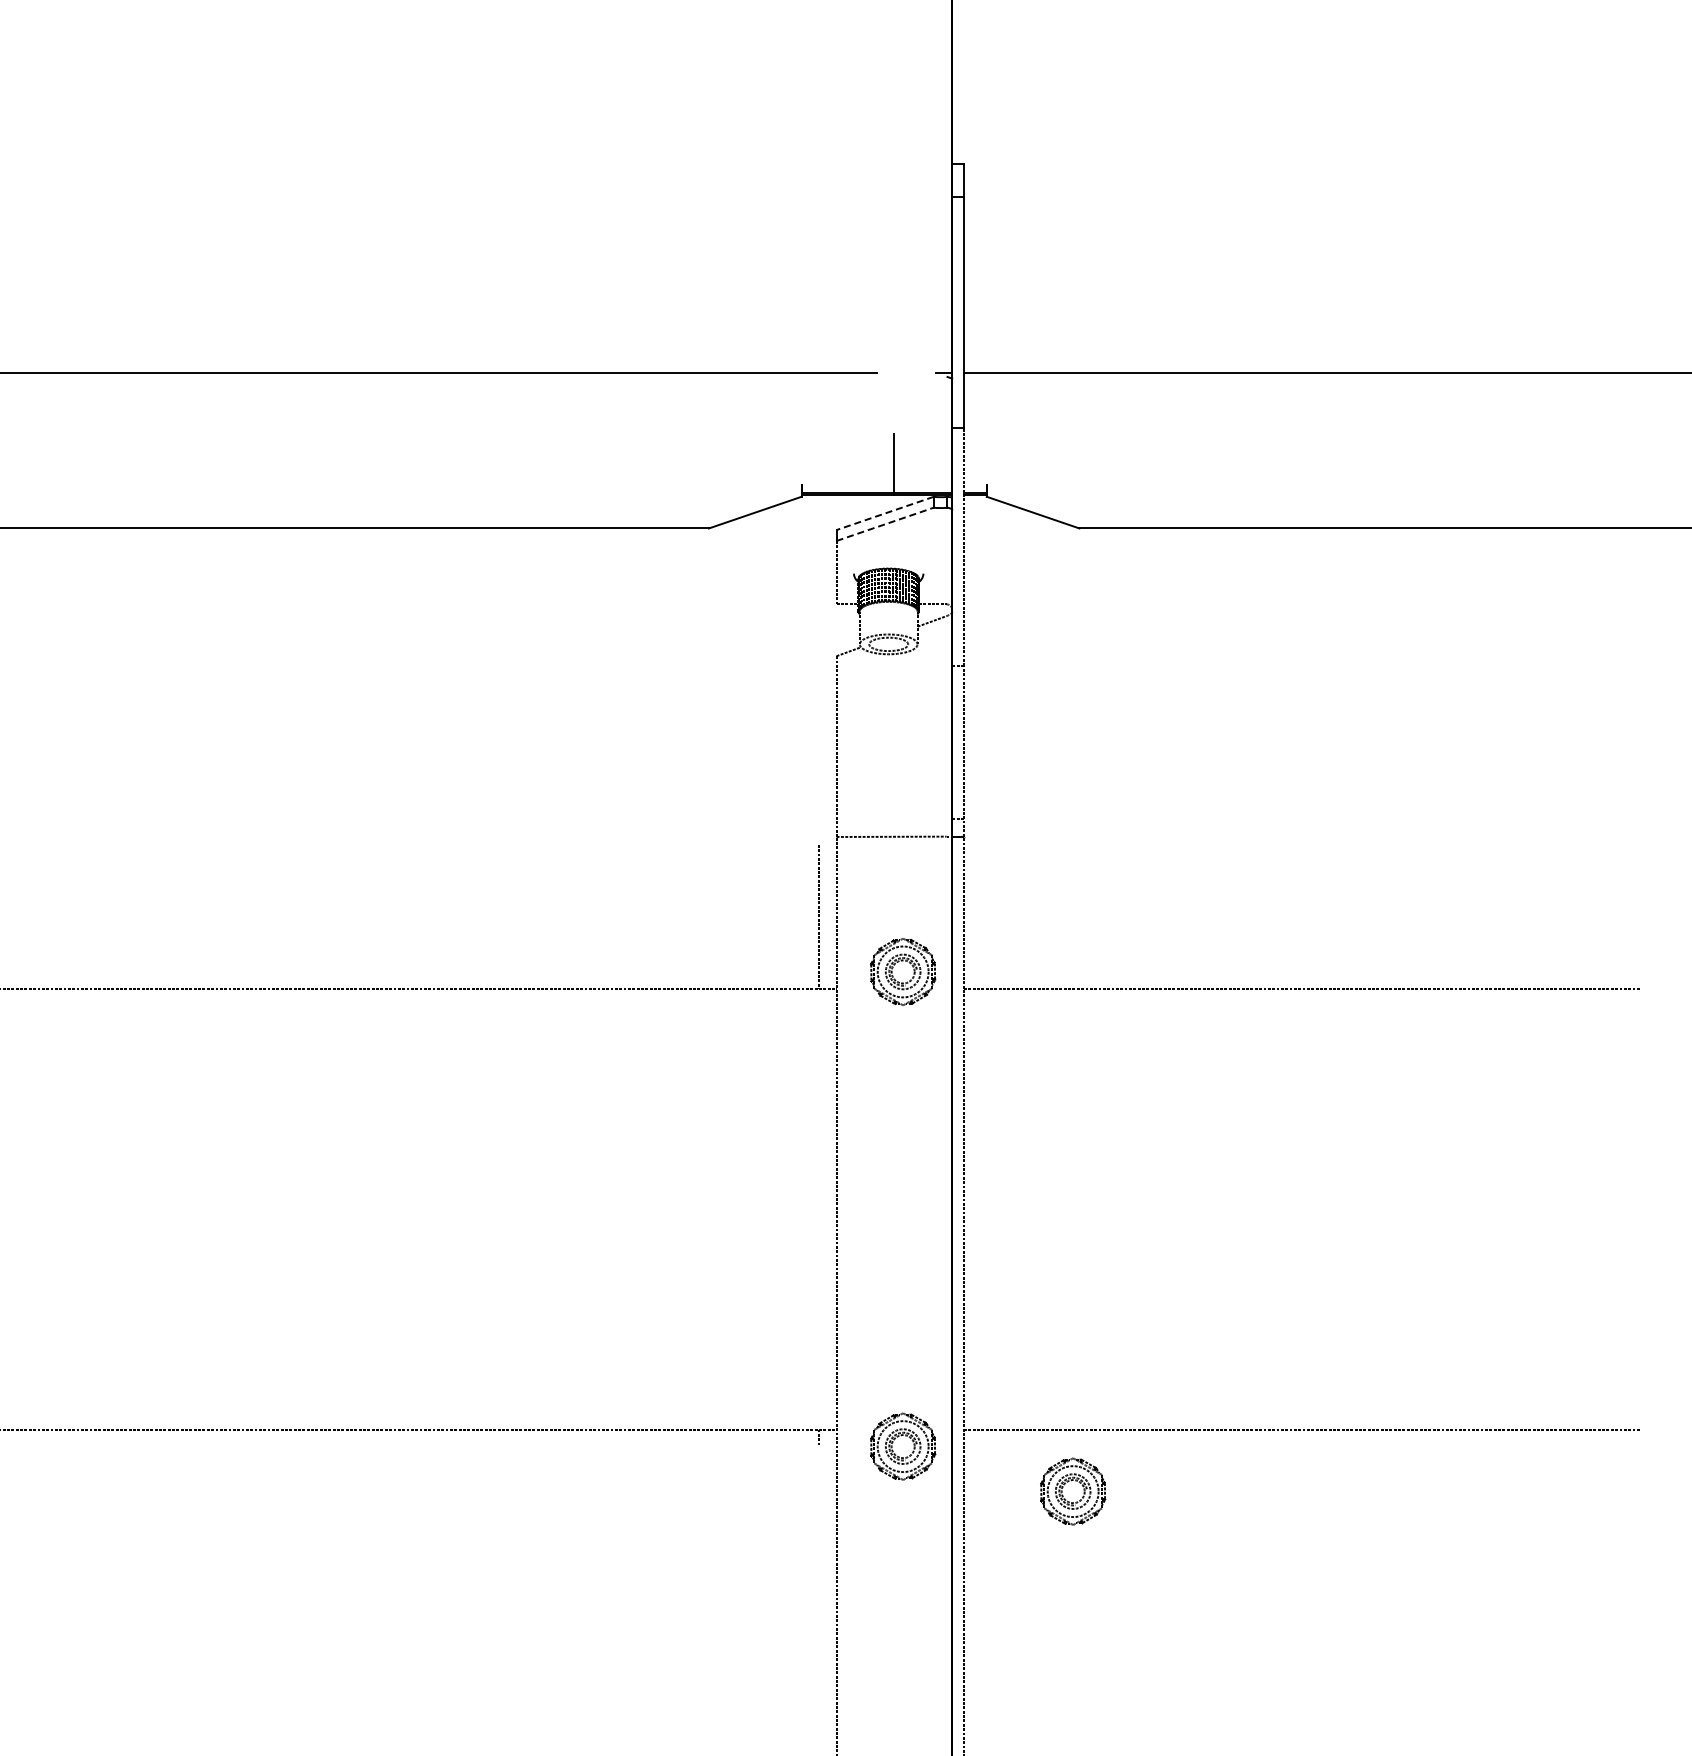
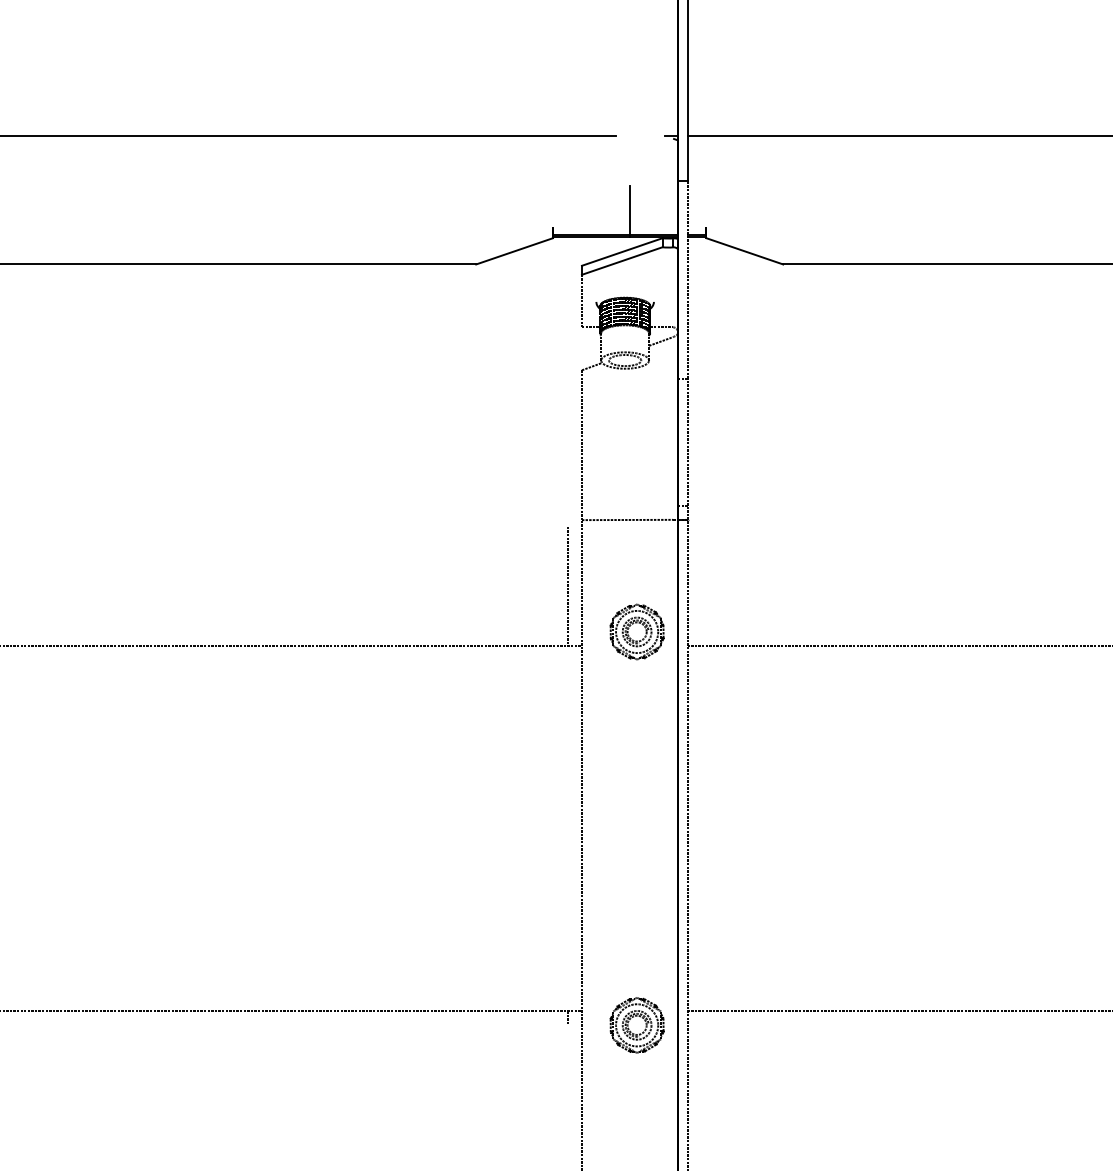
line: (884, 513) -> (621, 252), dashed -> solid
line: (885, 524) -> (622, 261), dashed -> solid
part: (1079, 1483) -> (783, 1055), removed

